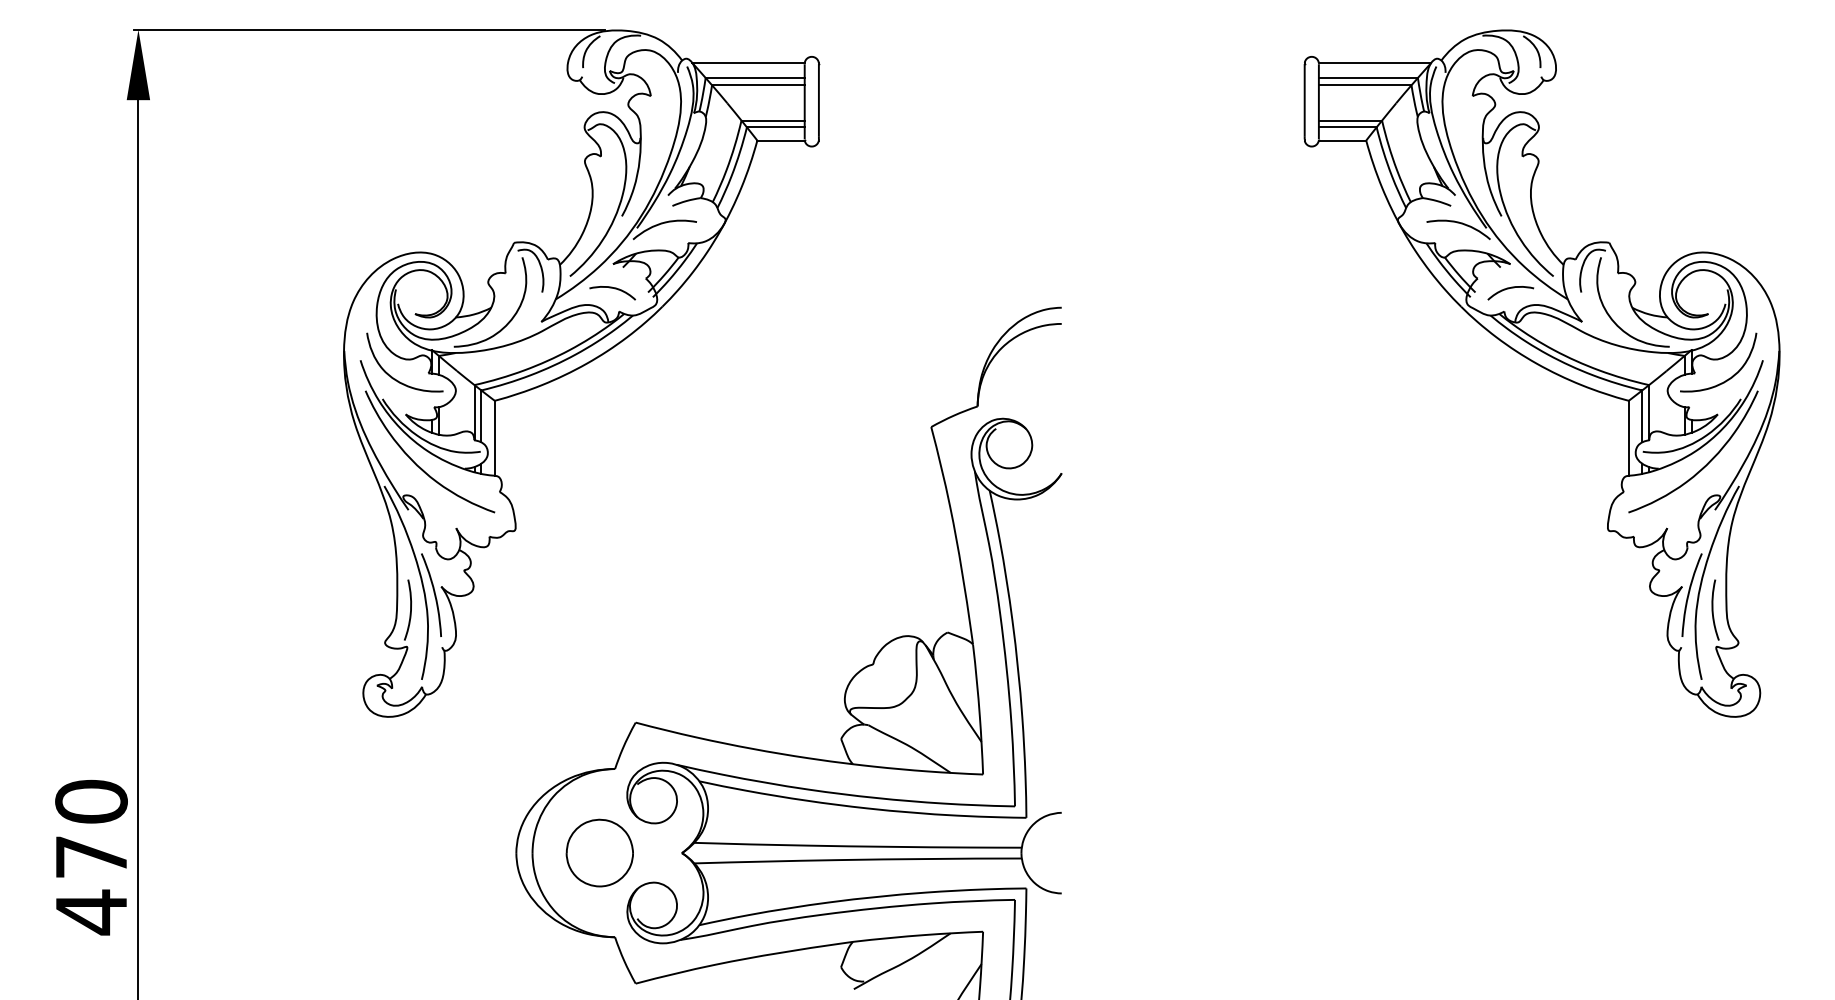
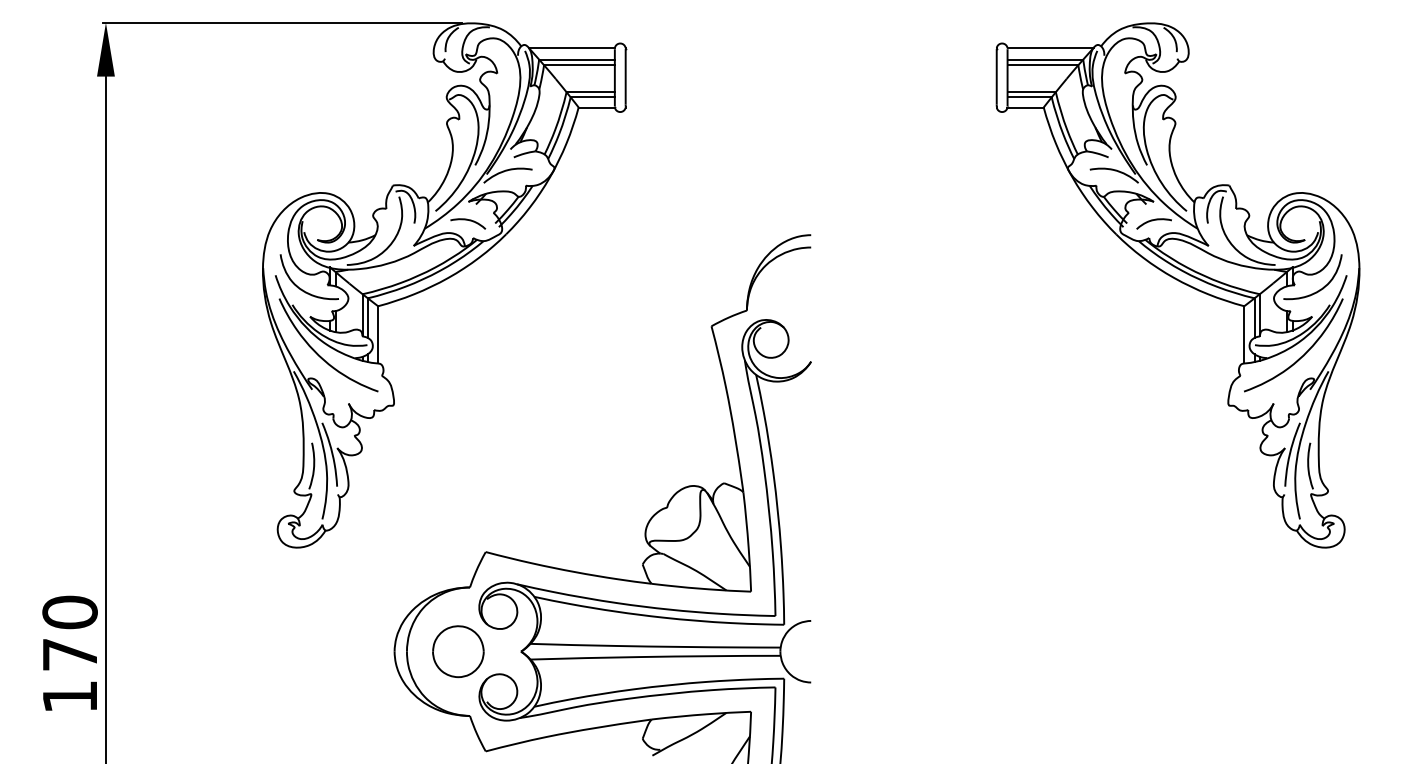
text: (91, 912) -> (70, 697), 470 -> 170

